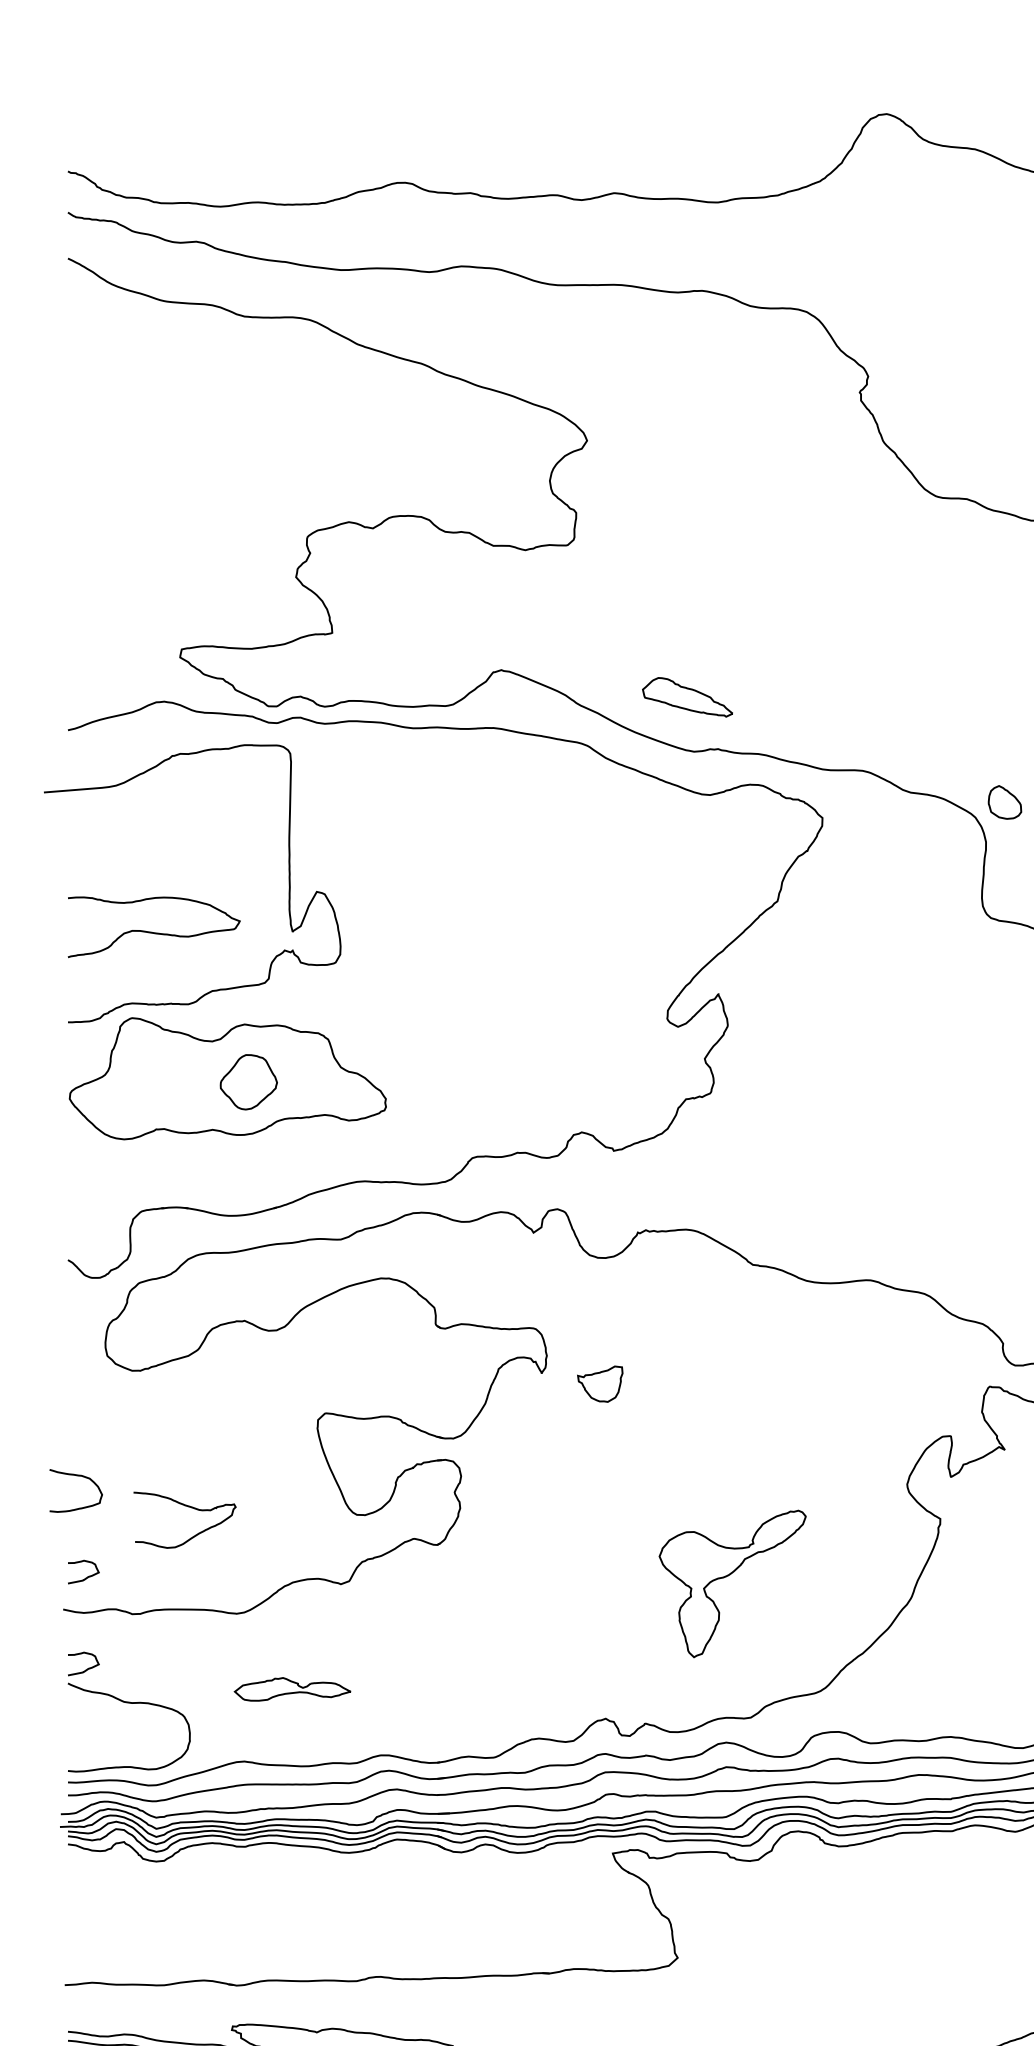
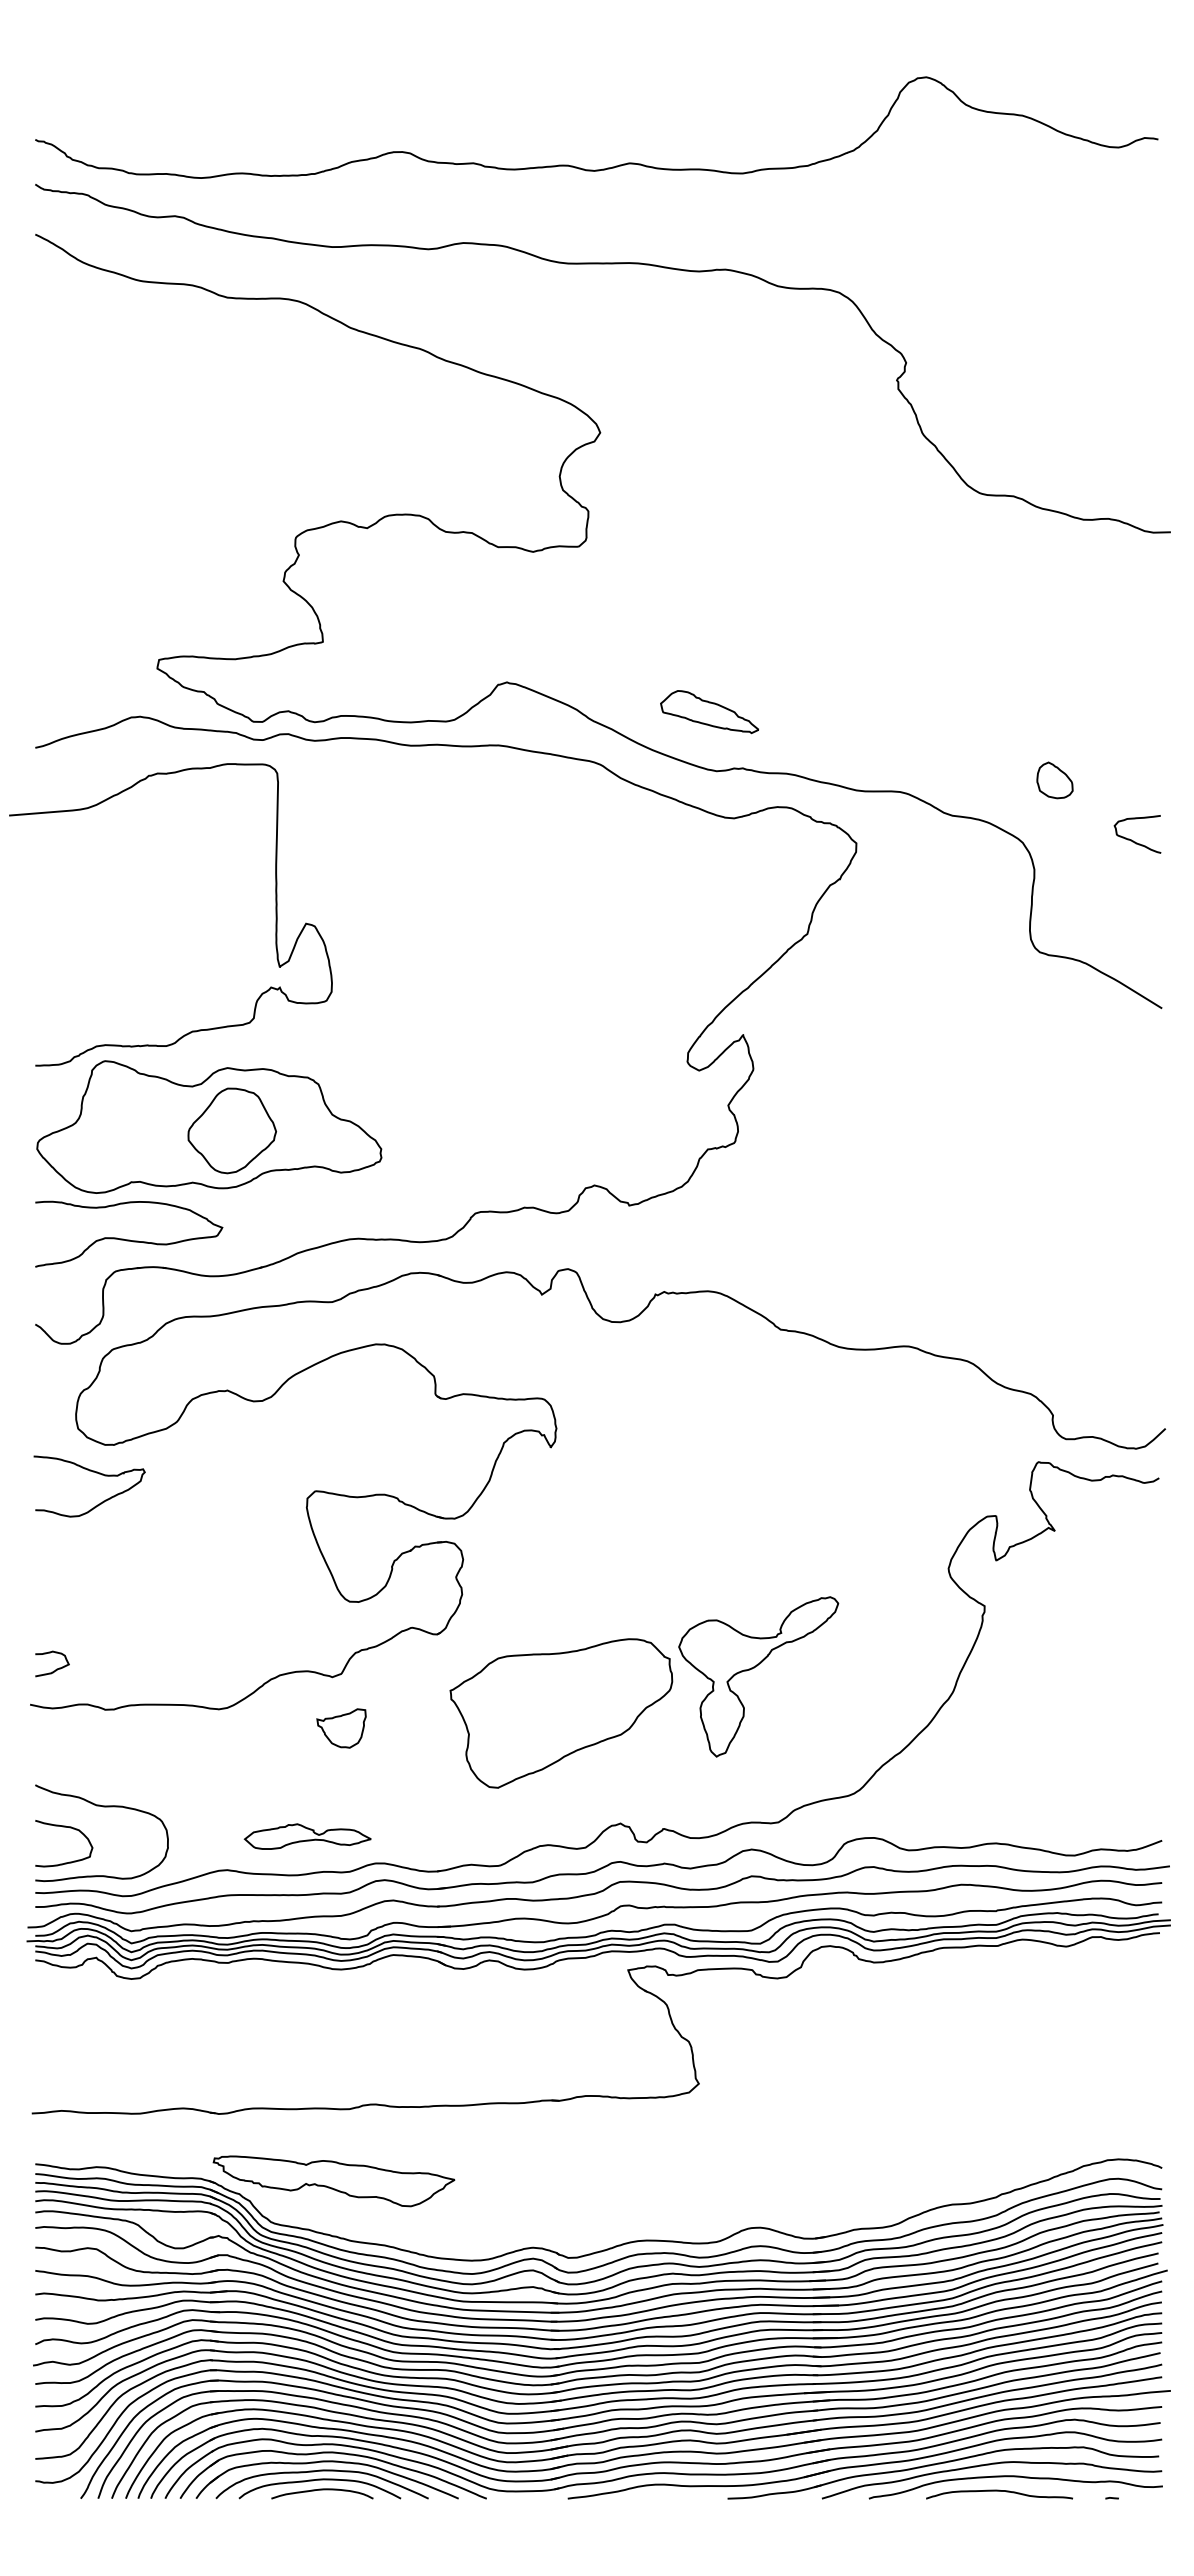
part: (1004, 802) -> (1054, 780), moved
curve: (154, 932) -> (129, 1239), moved
part: (248, 1081) -> (231, 1130), size x1.43
part: (600, 1384) -> (341, 1728), moved
curve: (81, 1477) -> (69, 1828), moved
curve: (187, 1507) -> (92, 1472), moved
part: (551, 1617) -> (561, 1713), added
curve: (87, 1668) -> (56, 1768), removed
part: (292, 1689) -> (307, 1836), moved

